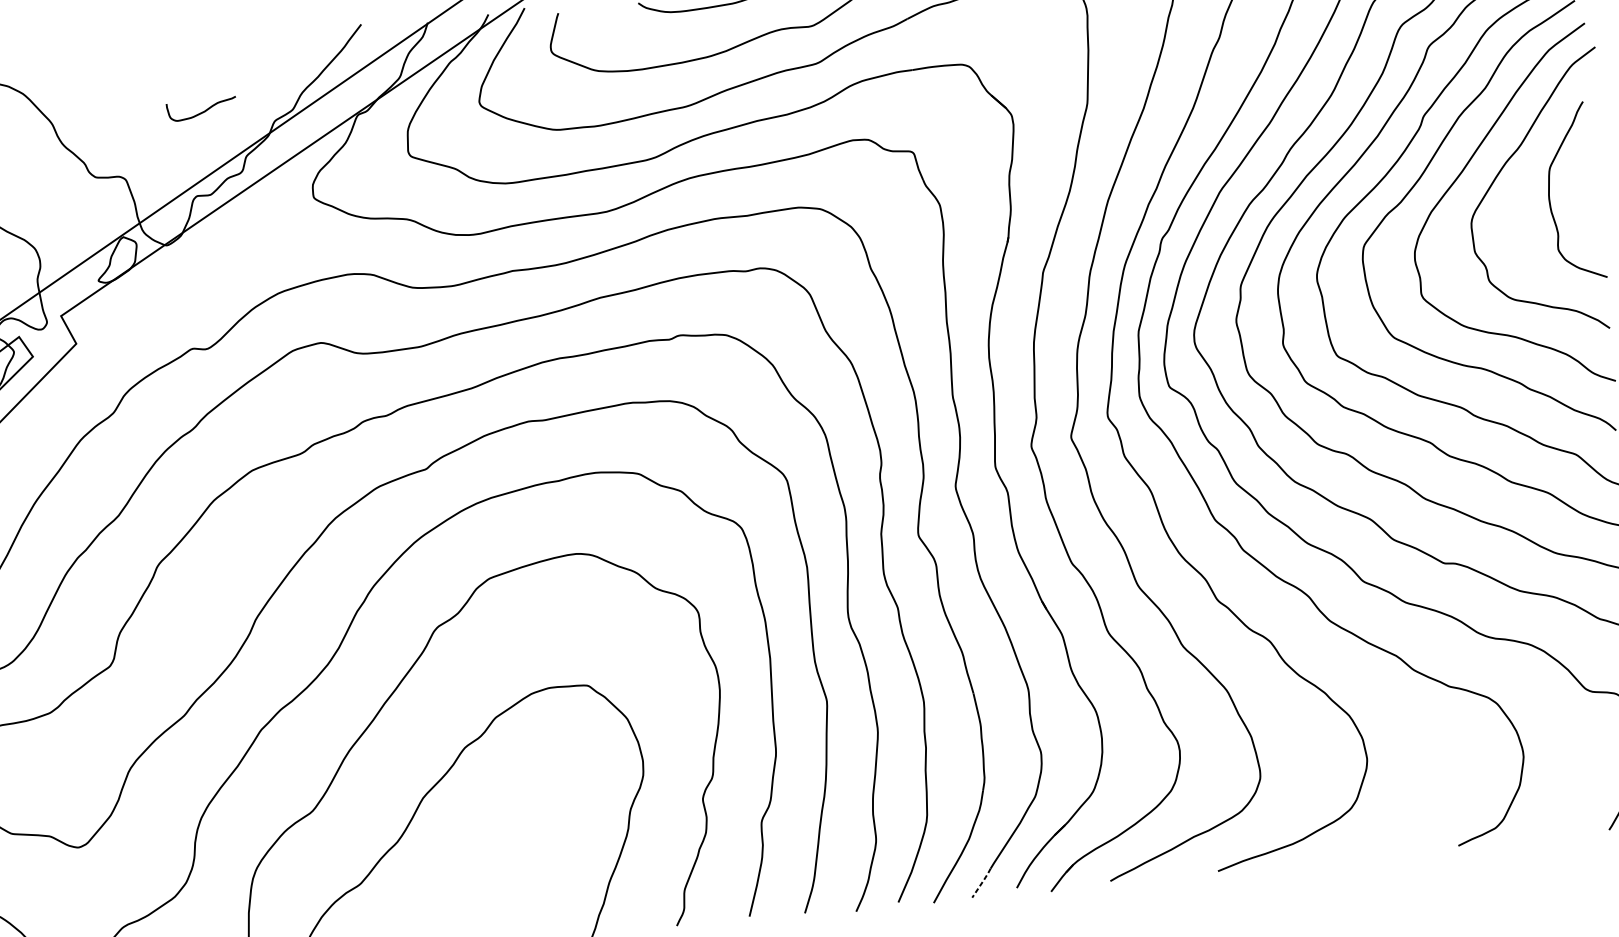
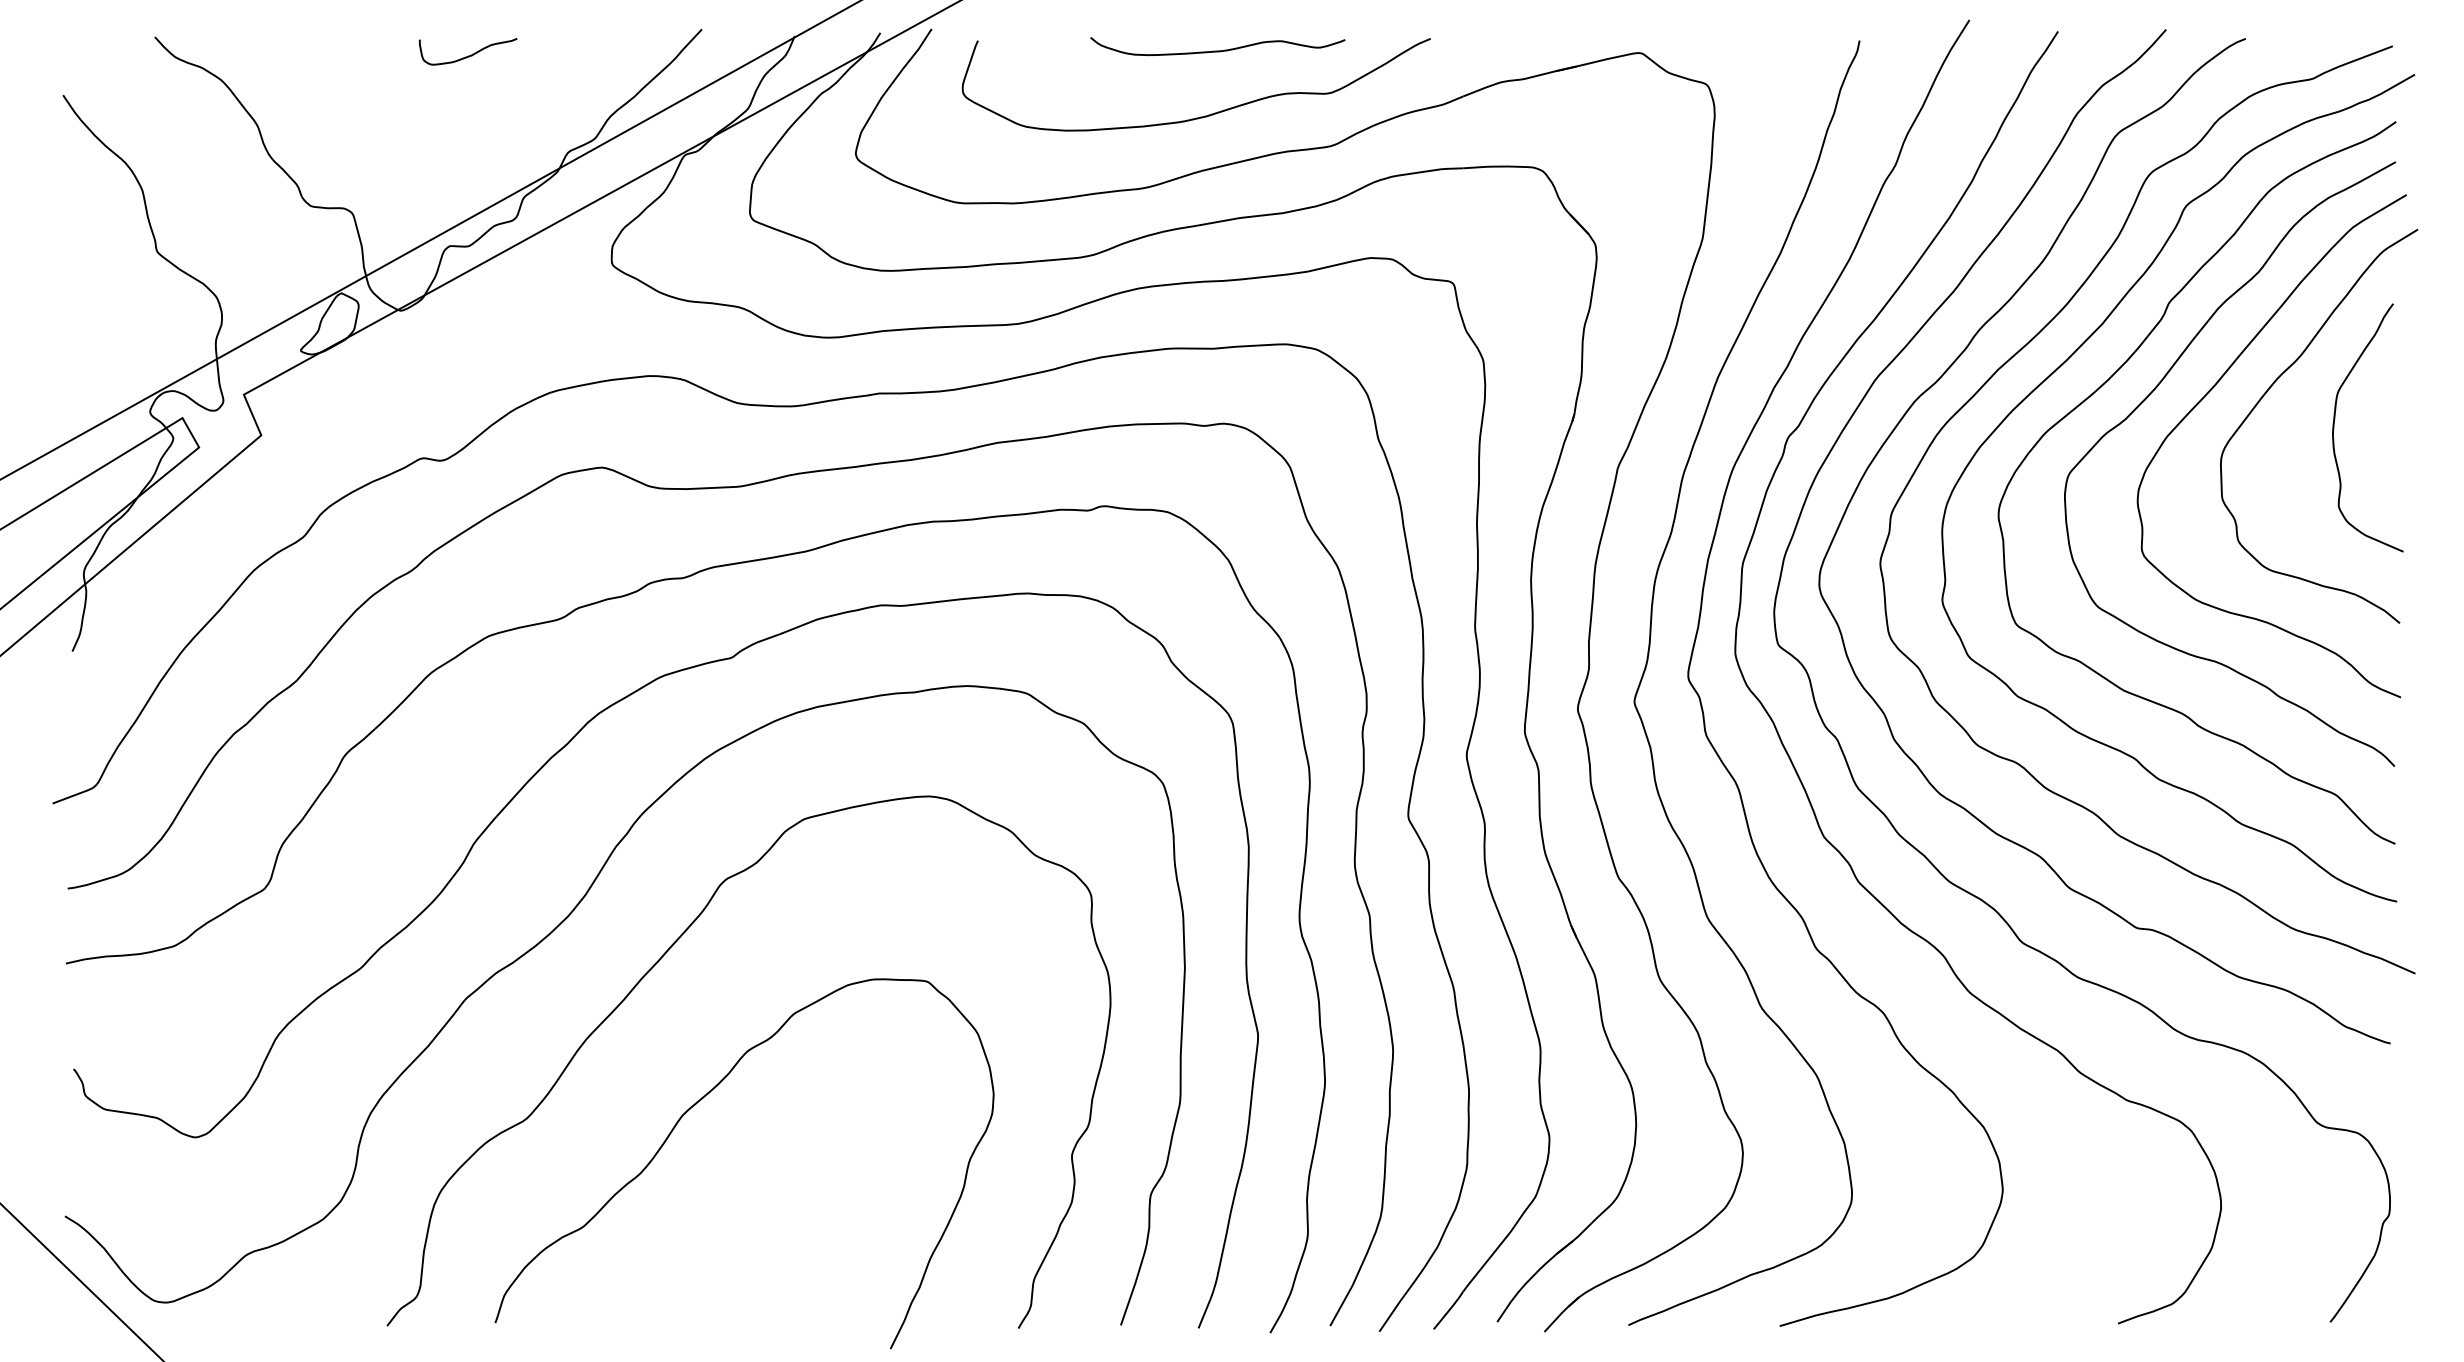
curve: (202, 111) -> (468, 55), moved
line: (982, 882) -> (1449, 1309), dashed -> solid

